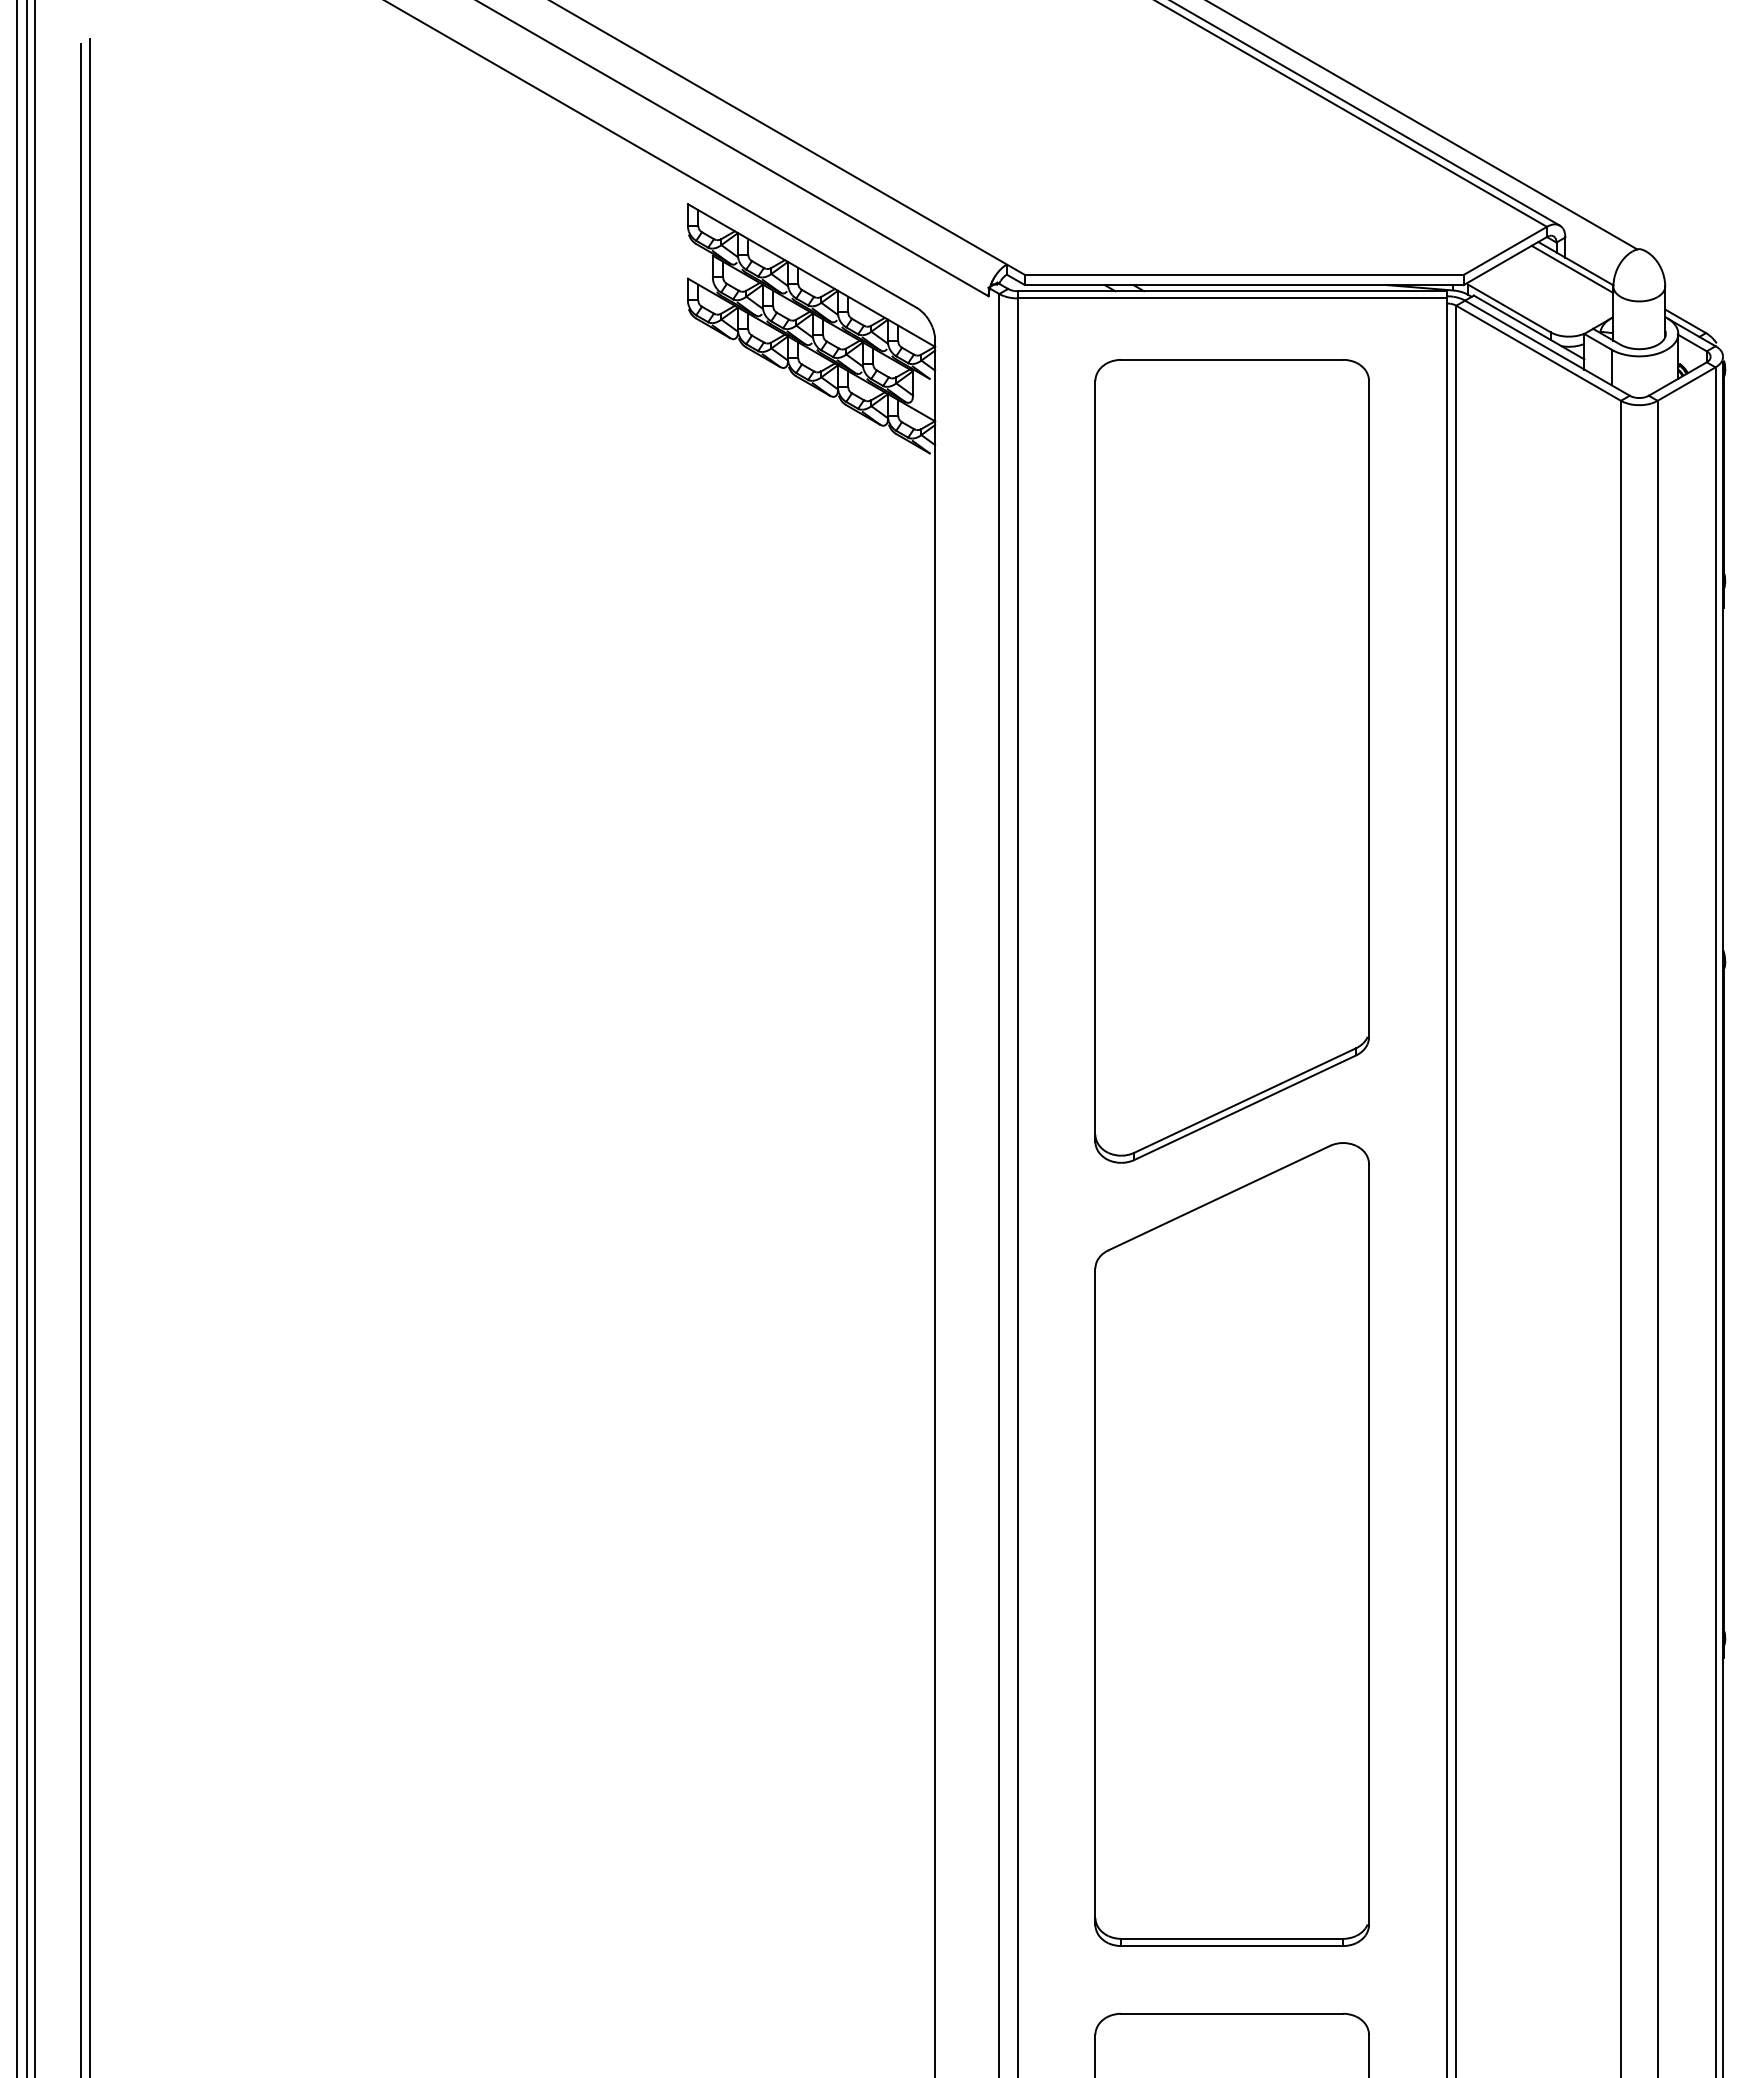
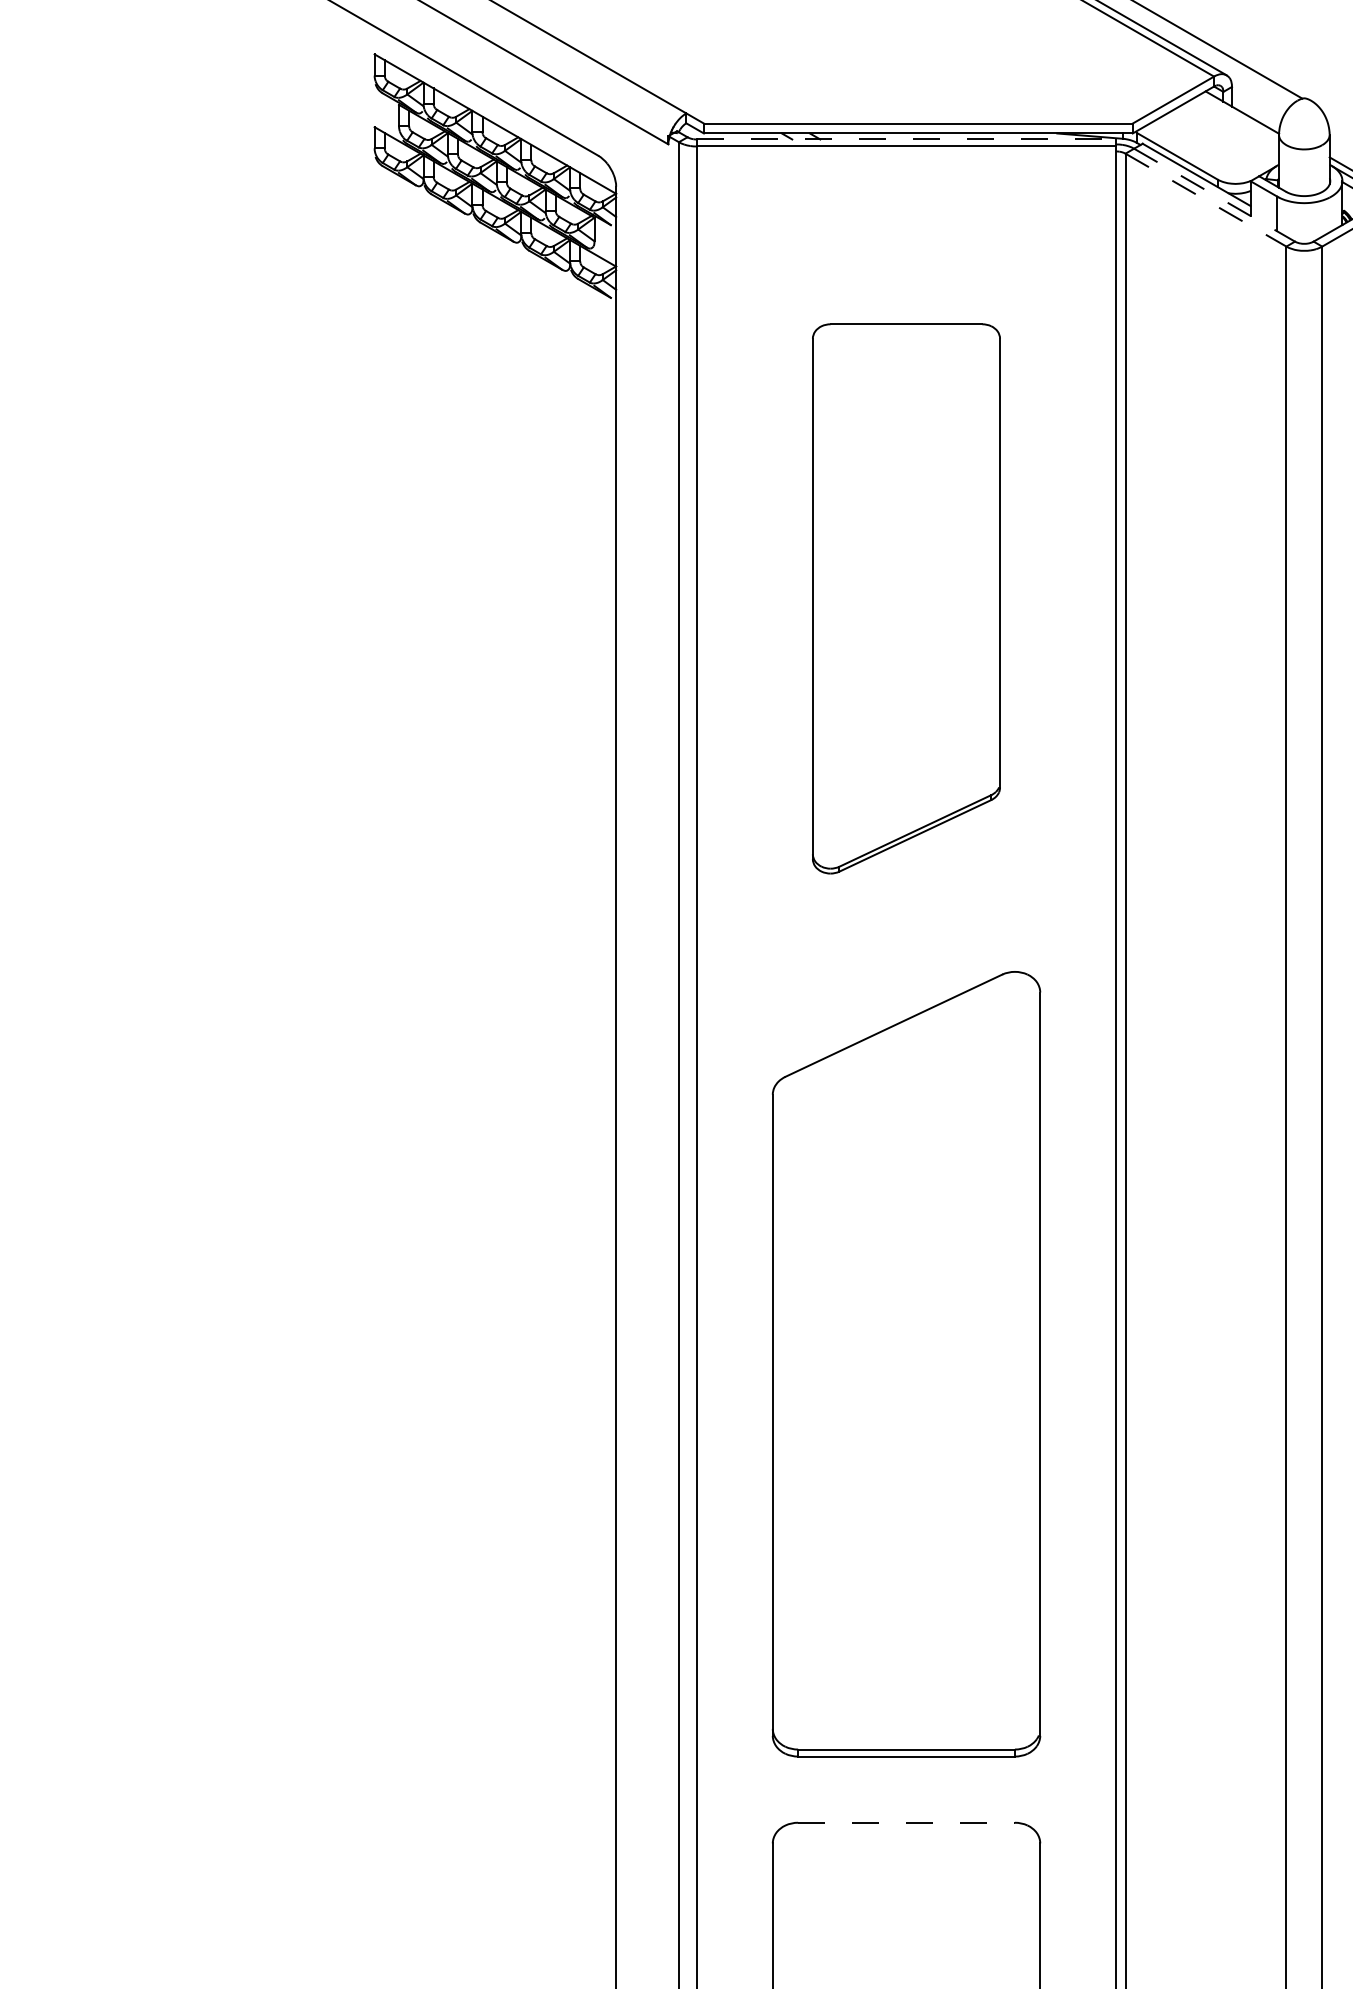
line: (1572, 269) -> (1239, 118), removed
line: (1232, 291) -> (906, 139), solid -> dashed
line: (1547, 348) -> (1214, 195), solid -> dashed
line: (1539, 353) -> (1206, 200), solid -> dashed
part: (1231, 761) -> (905, 599), size x0.7
line: (1232, 2013) -> (906, 1822), solid -> dashed

